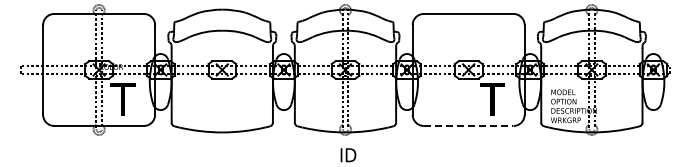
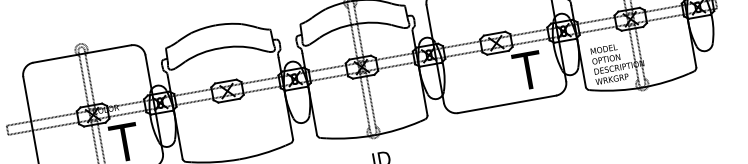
line: (468, 125) -> (506, 103), dashed -> solid

